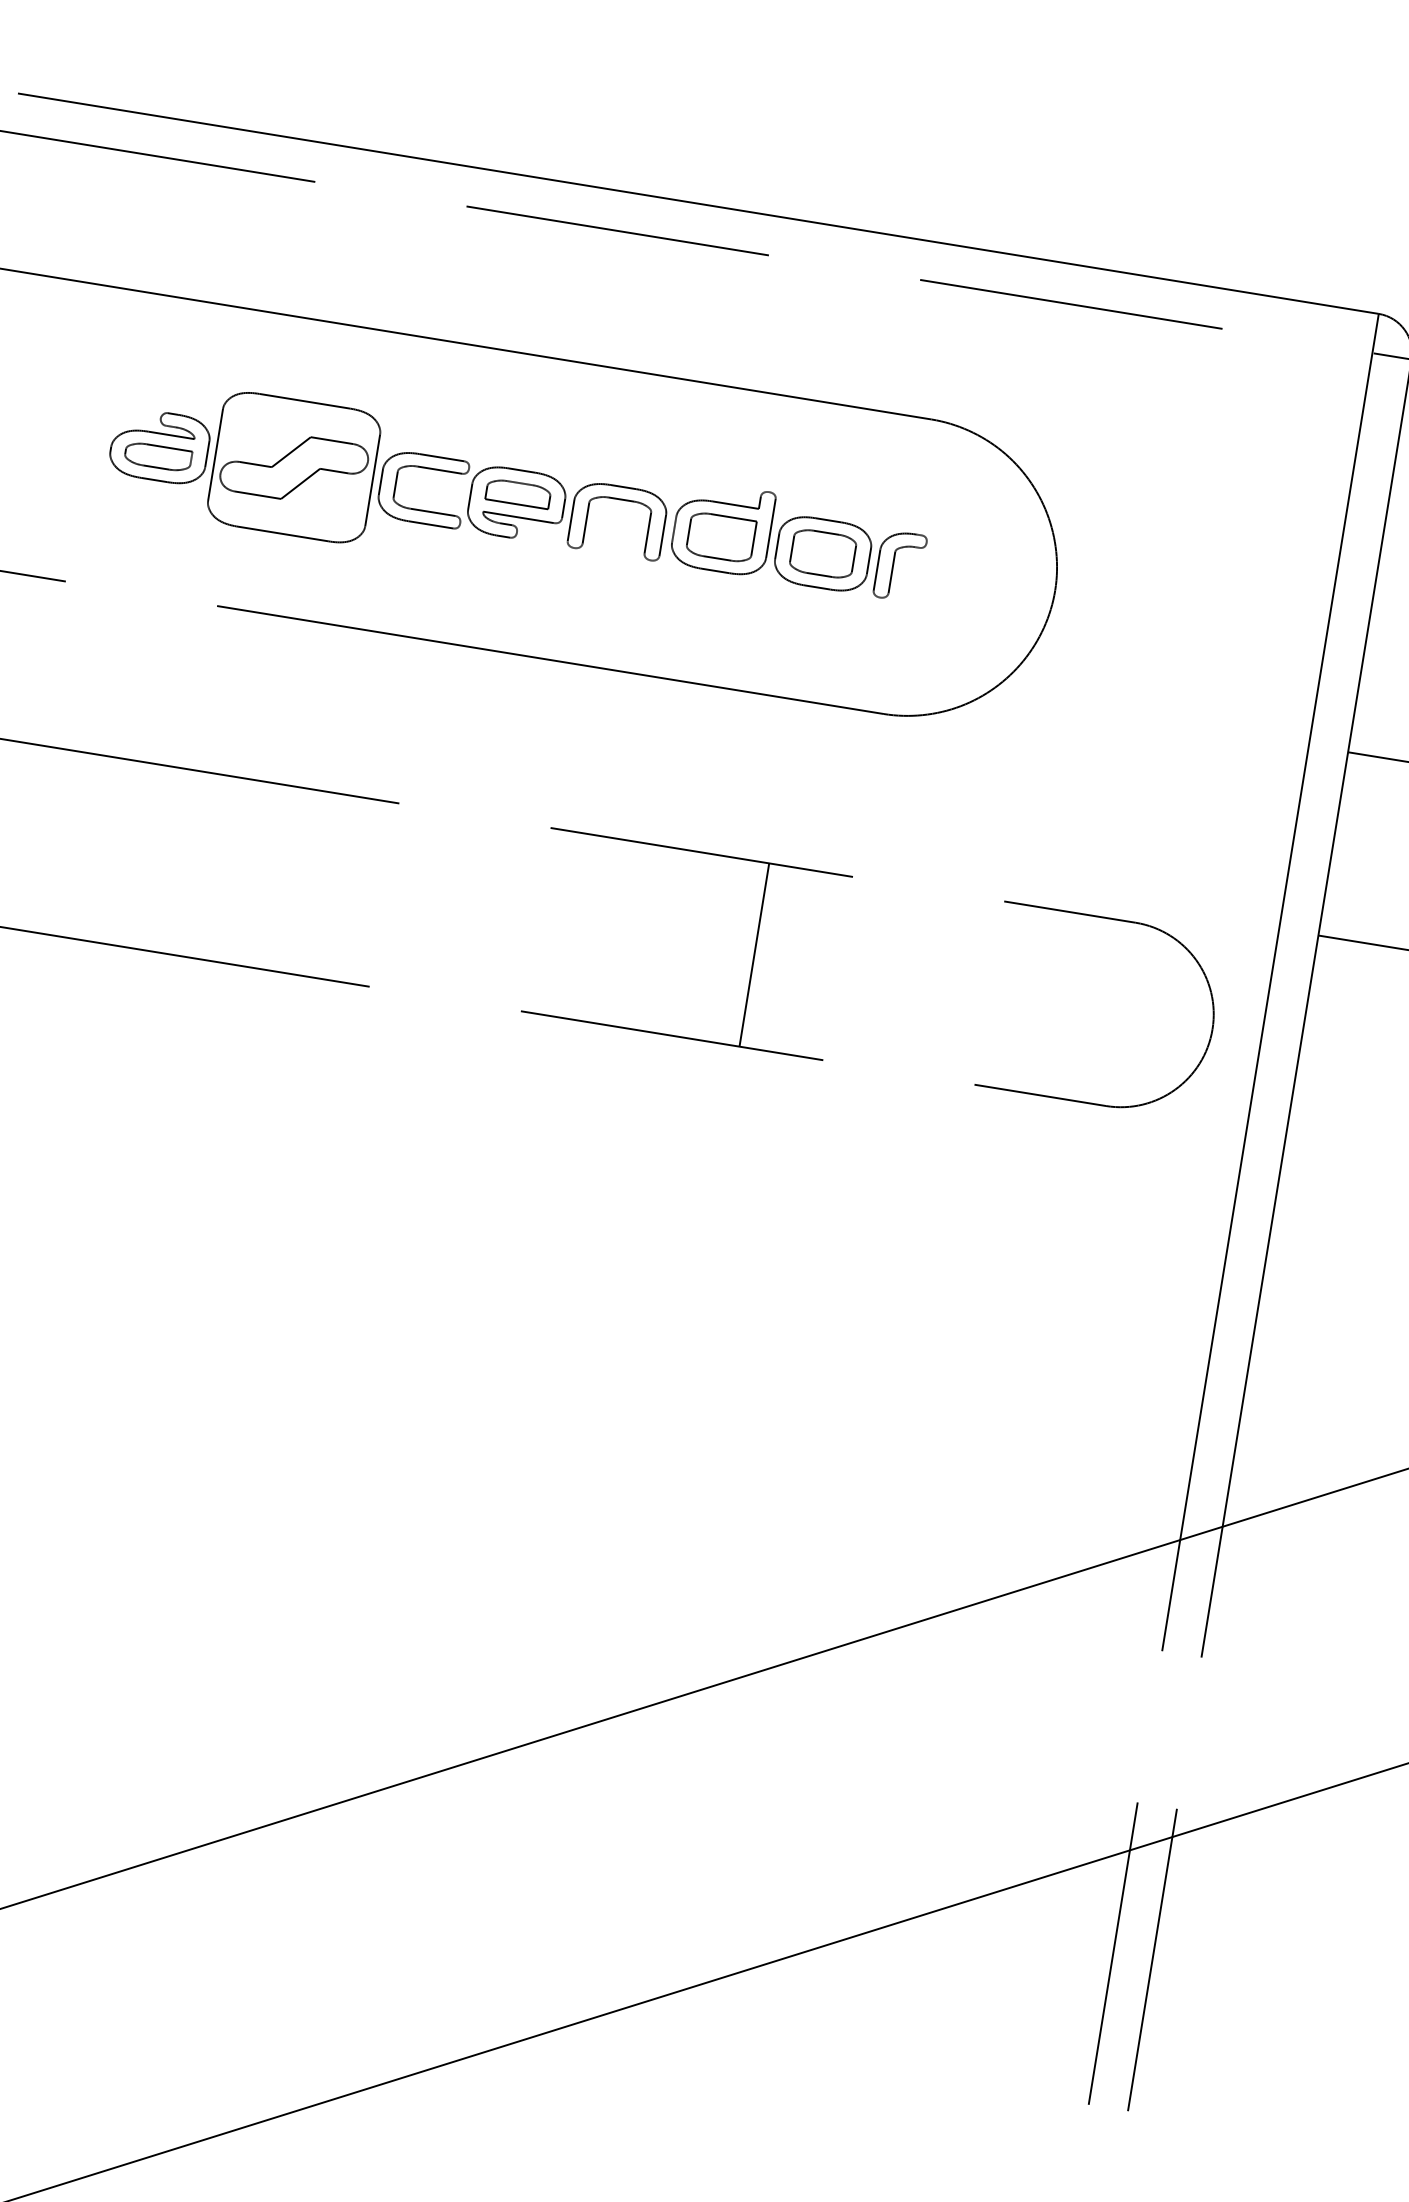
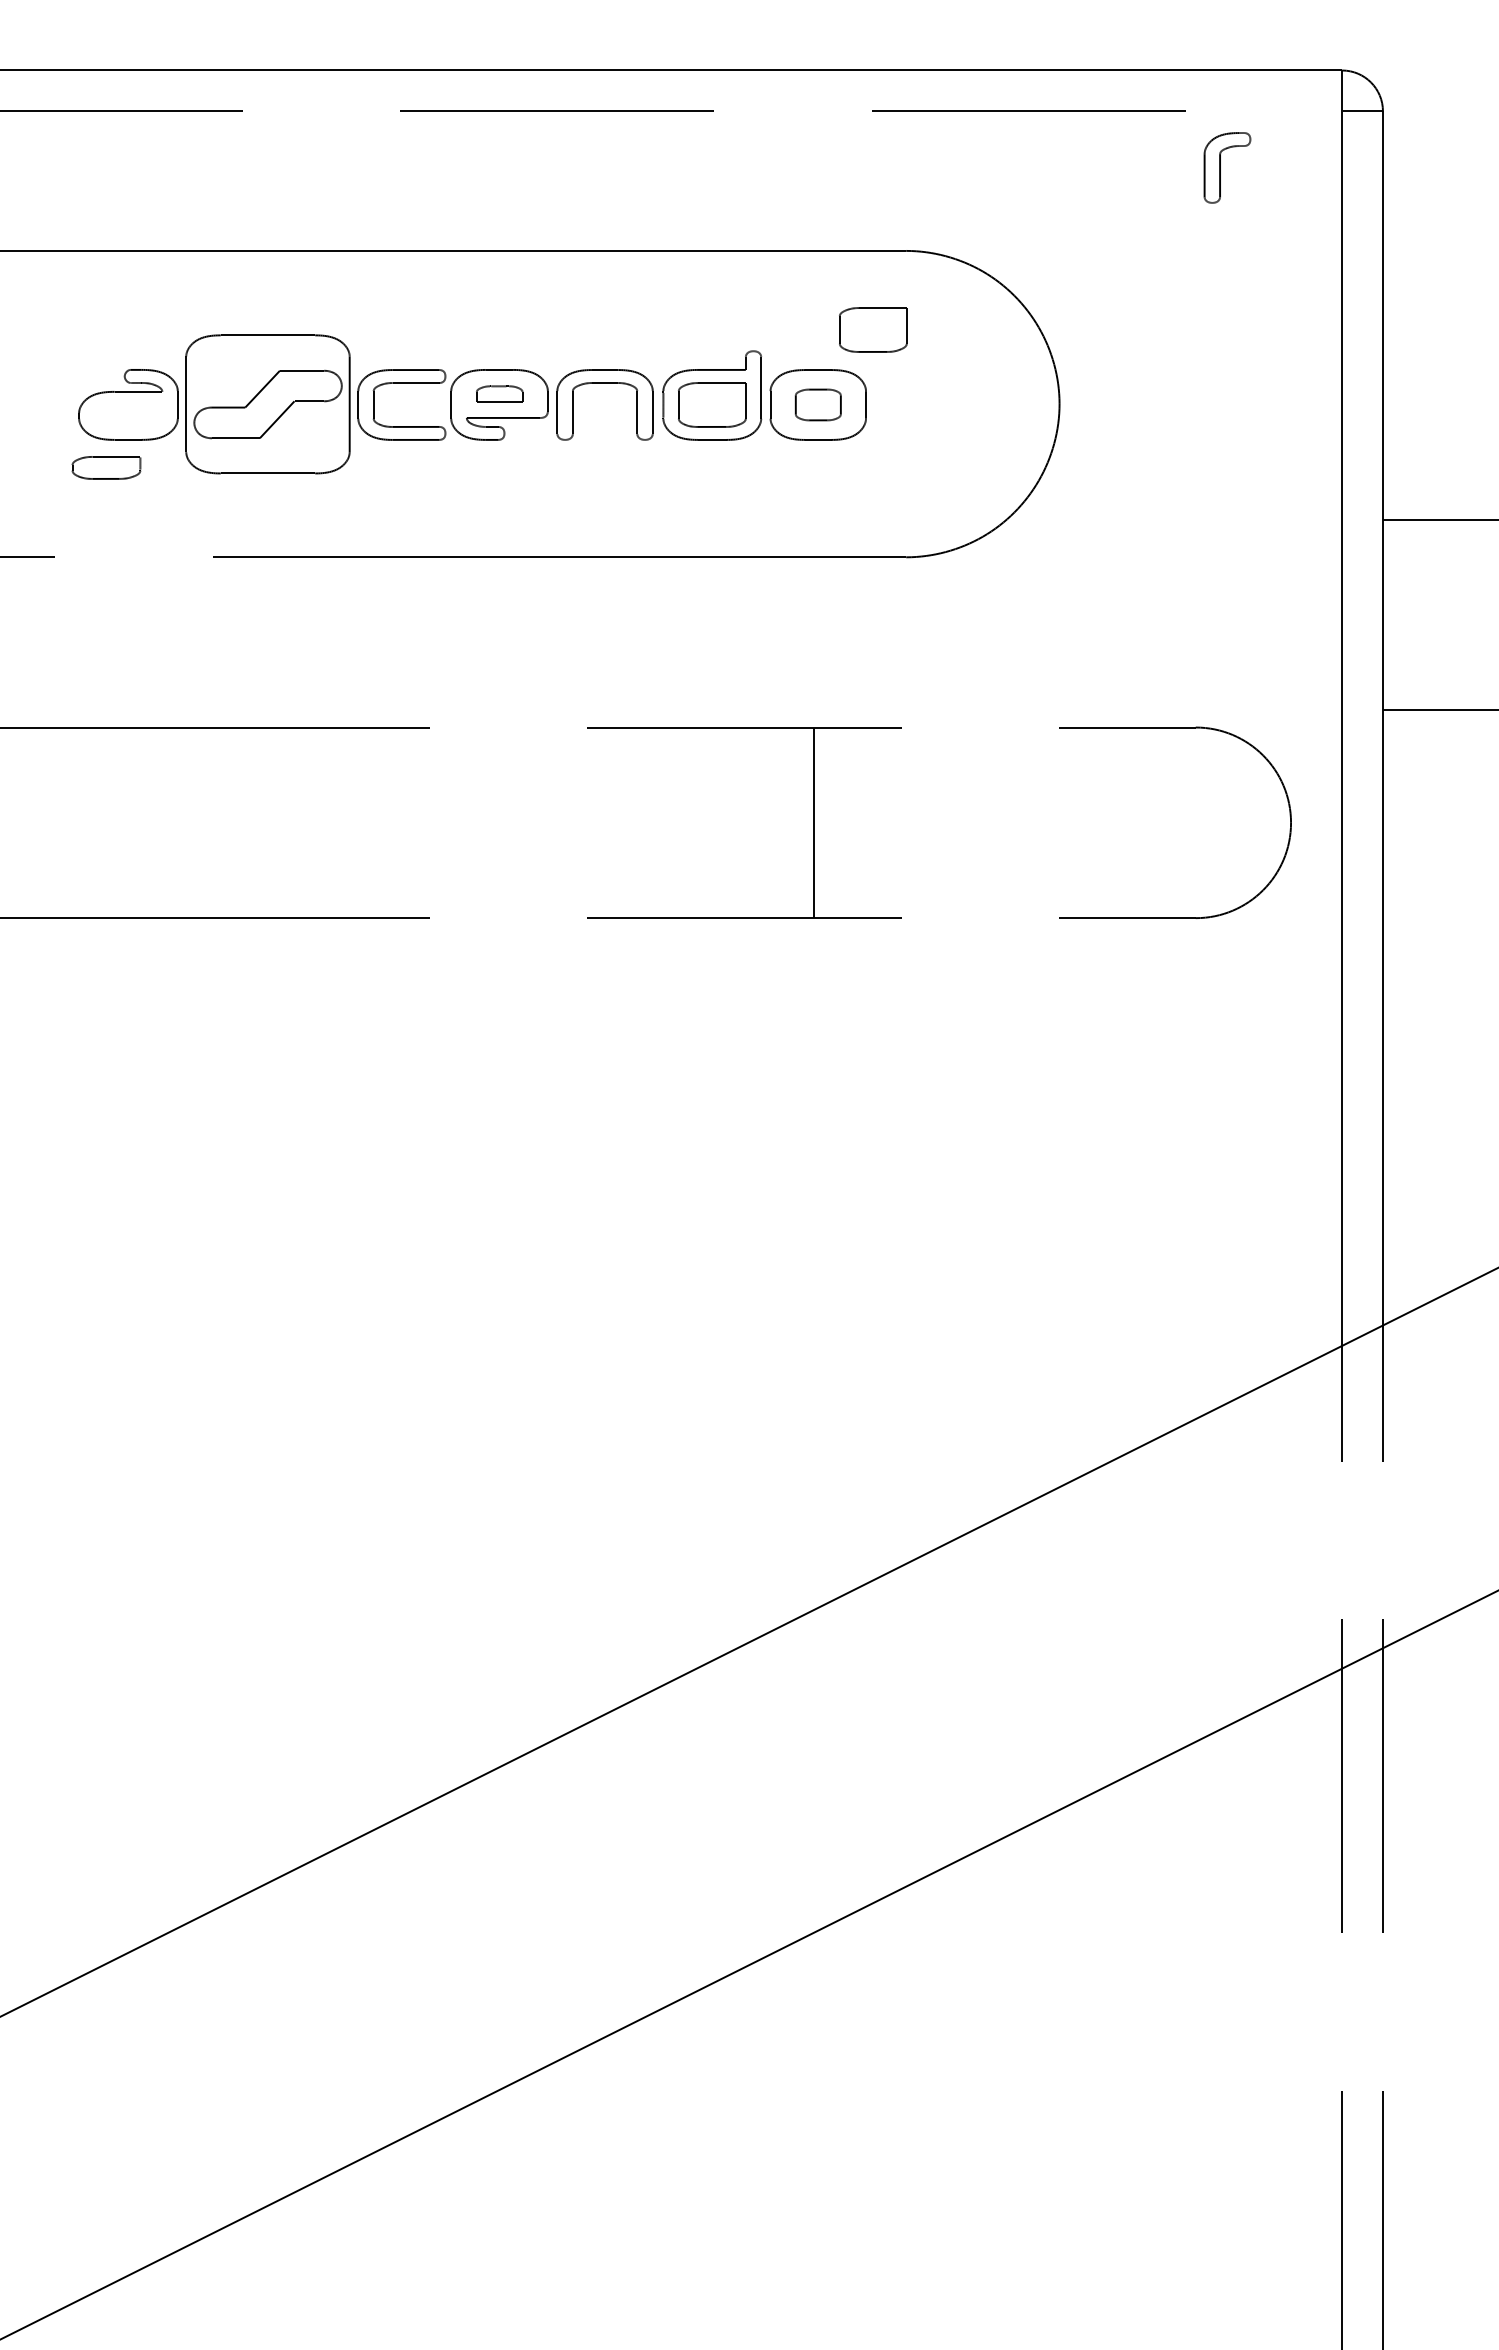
part: (158, 456) -> (106, 467), moved
part: (887, 489) -> (873, 329), added
part: (518, 493) -> (499, 393), size x0.7
part: (823, 553) -> (818, 404), size x0.7
part: (893, 564) -> (1220, 167), moved

